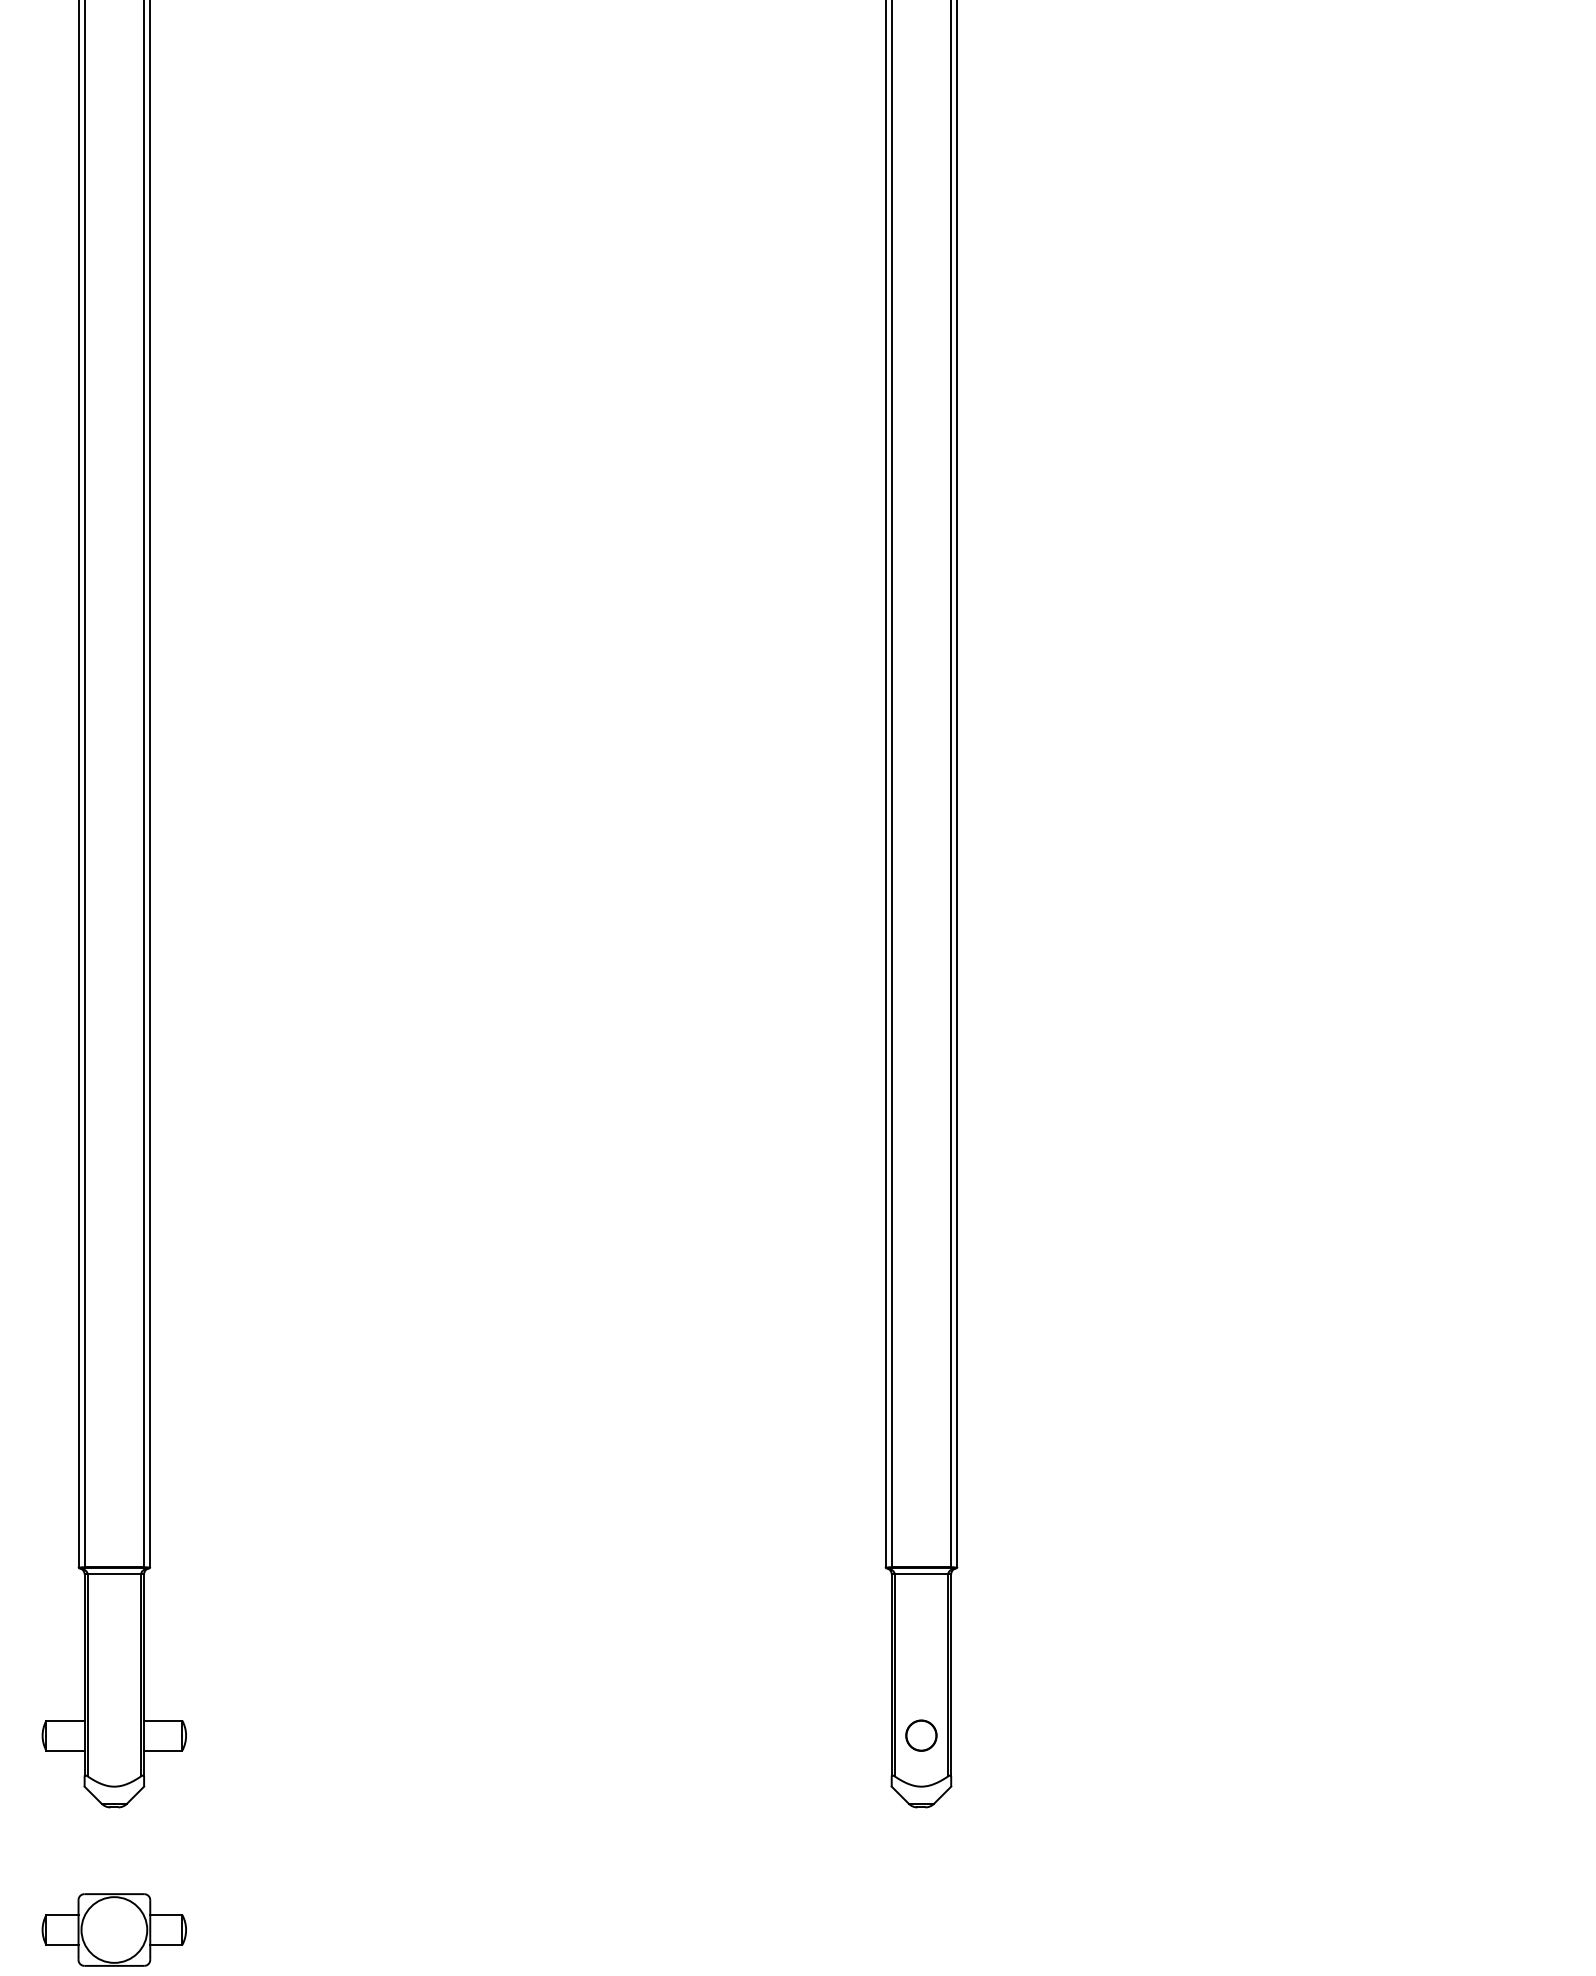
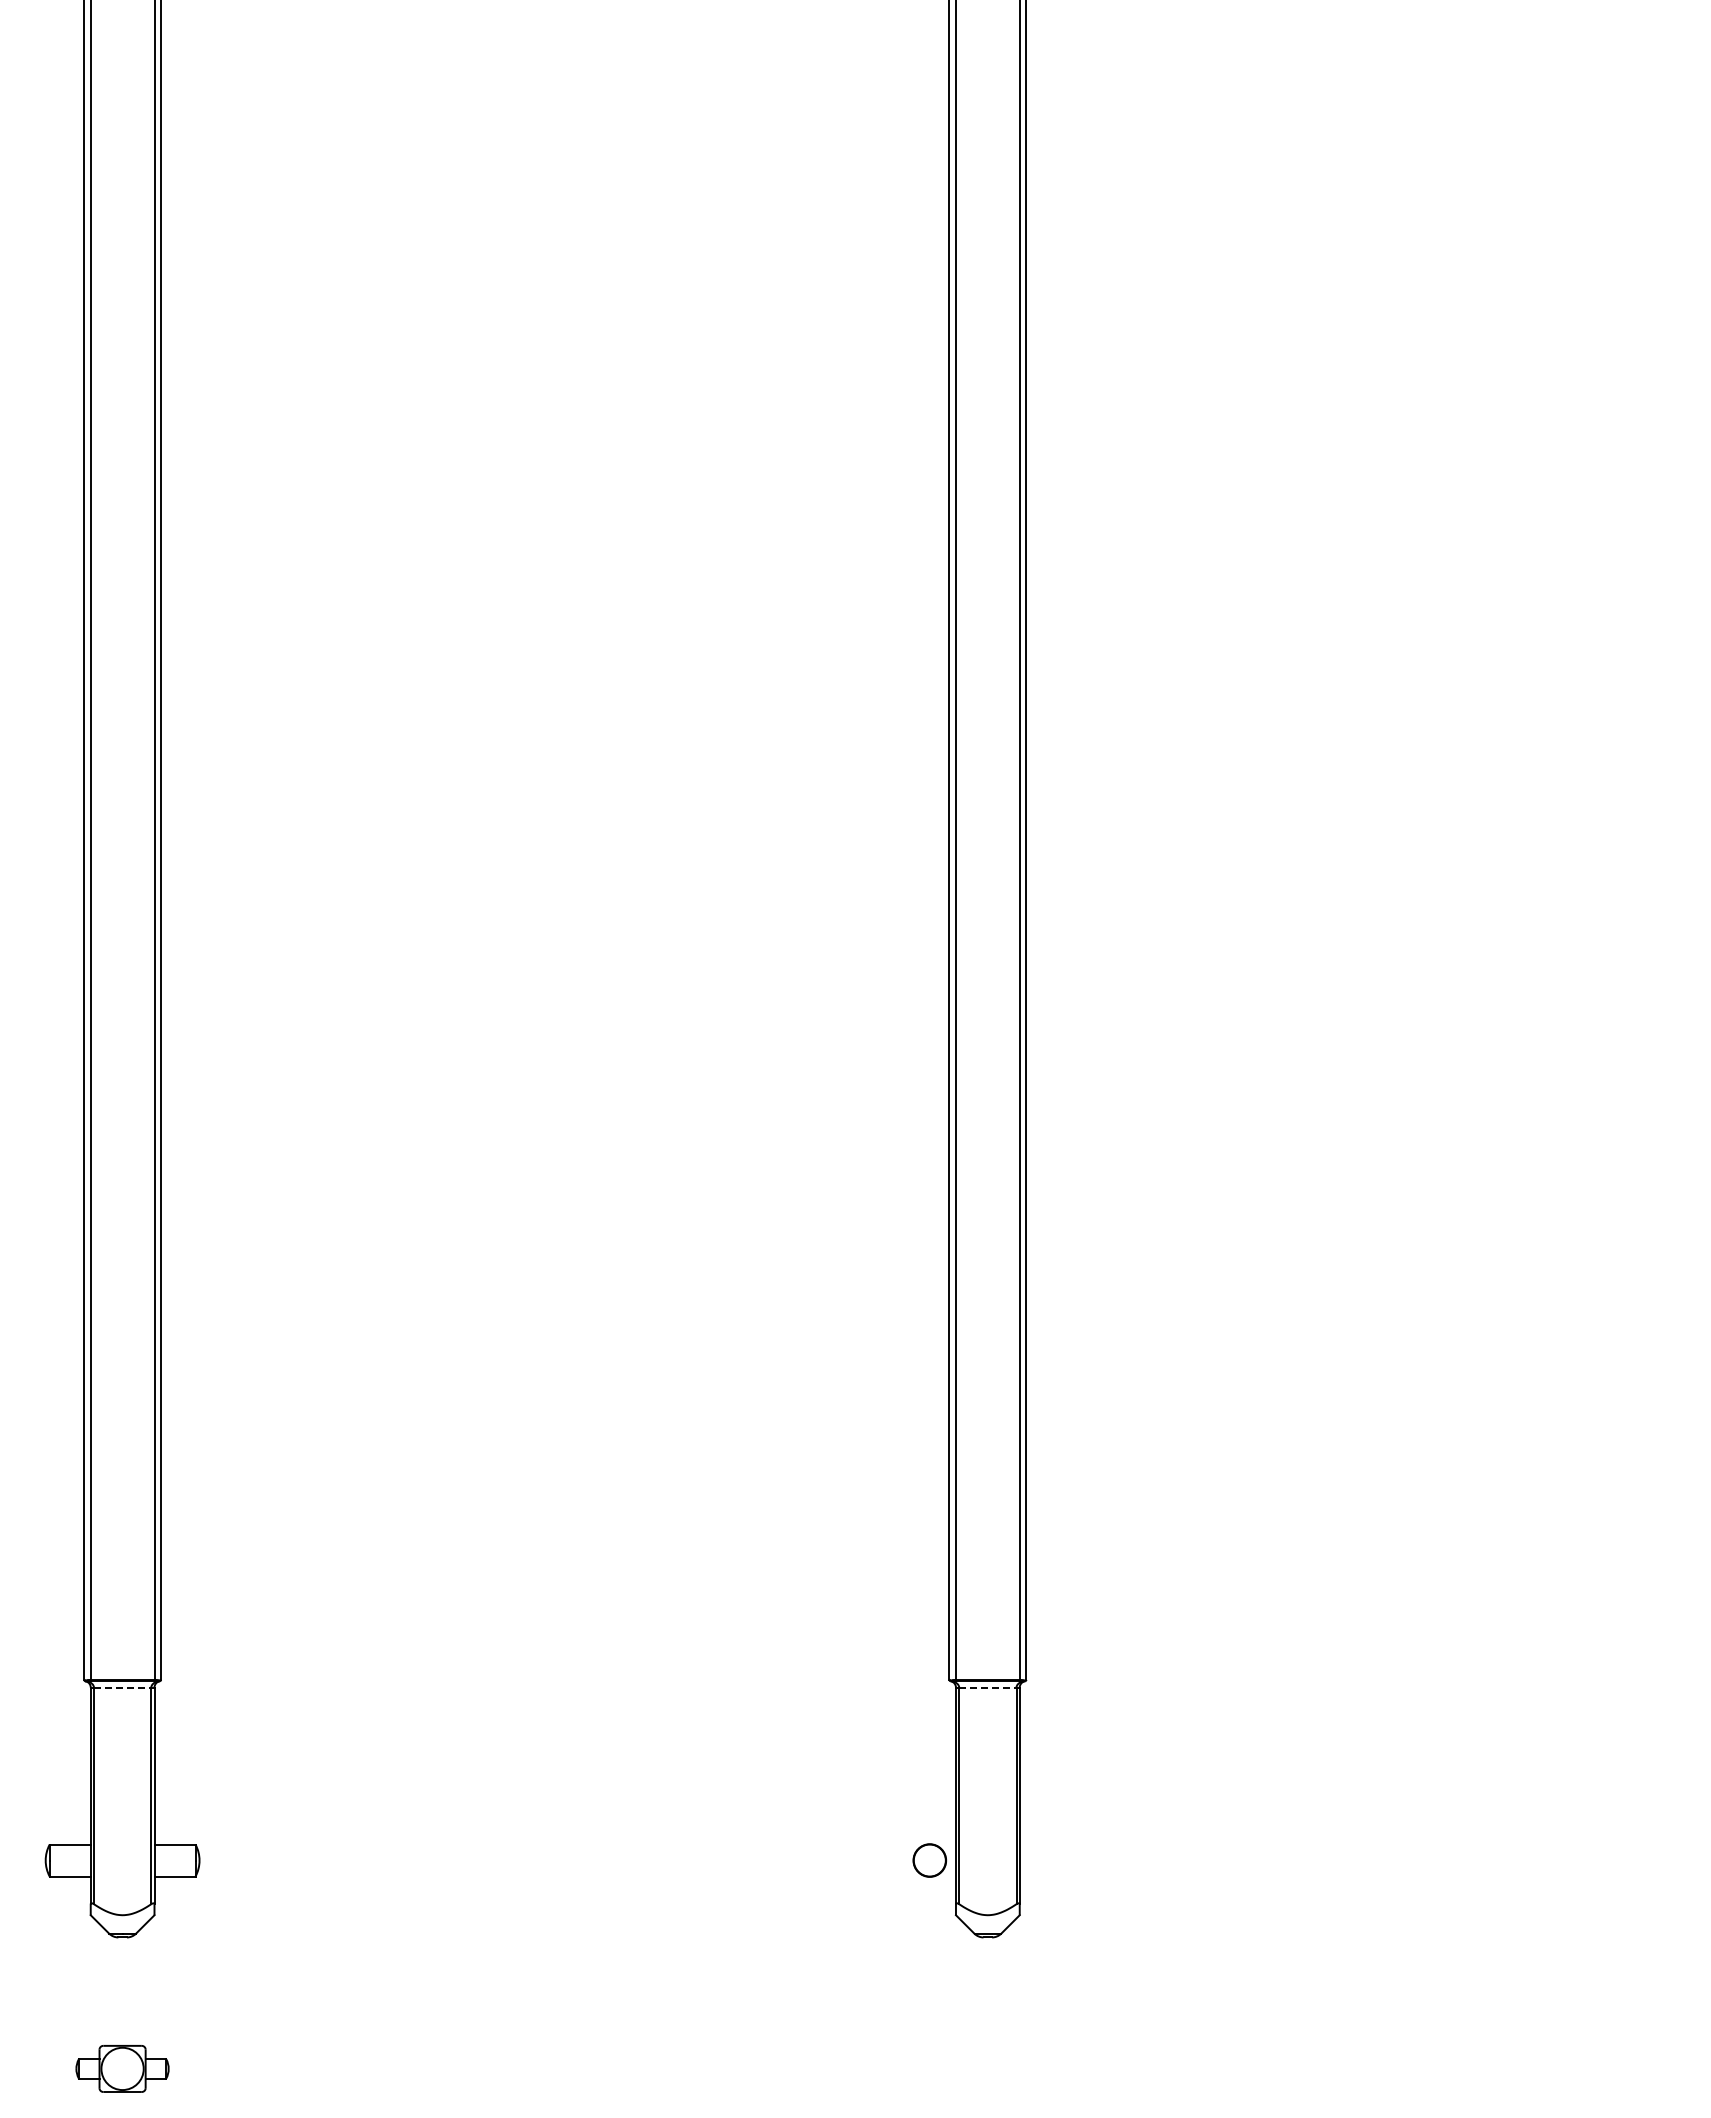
line: (114, 1574) -> (122, 1687), solid -> dashed
line: (921, 1574) -> (987, 1687), solid -> dashed
circle: (921, 1735) -> (929, 1860), moved
part: (114, 1929) -> (122, 2068), size x0.6

